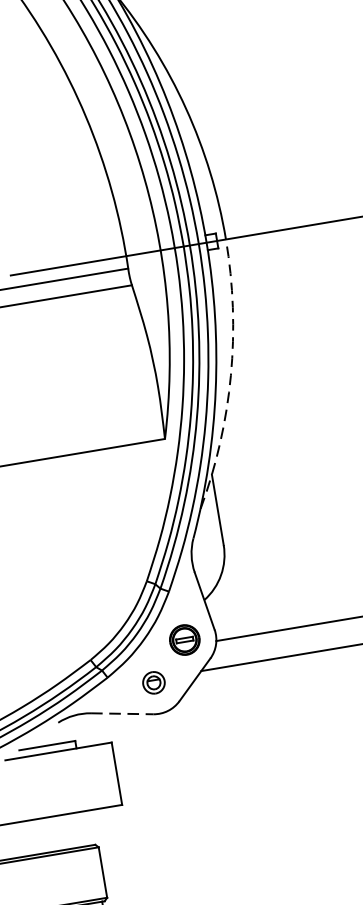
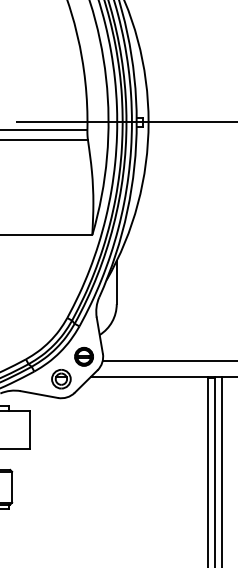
arc: (230, 375) -> (137, 203), dashed -> solid
part: (154, 683) -> (61, 379), size x1.43
line: (122, 713) -> (39, 394), dashed -> solid

